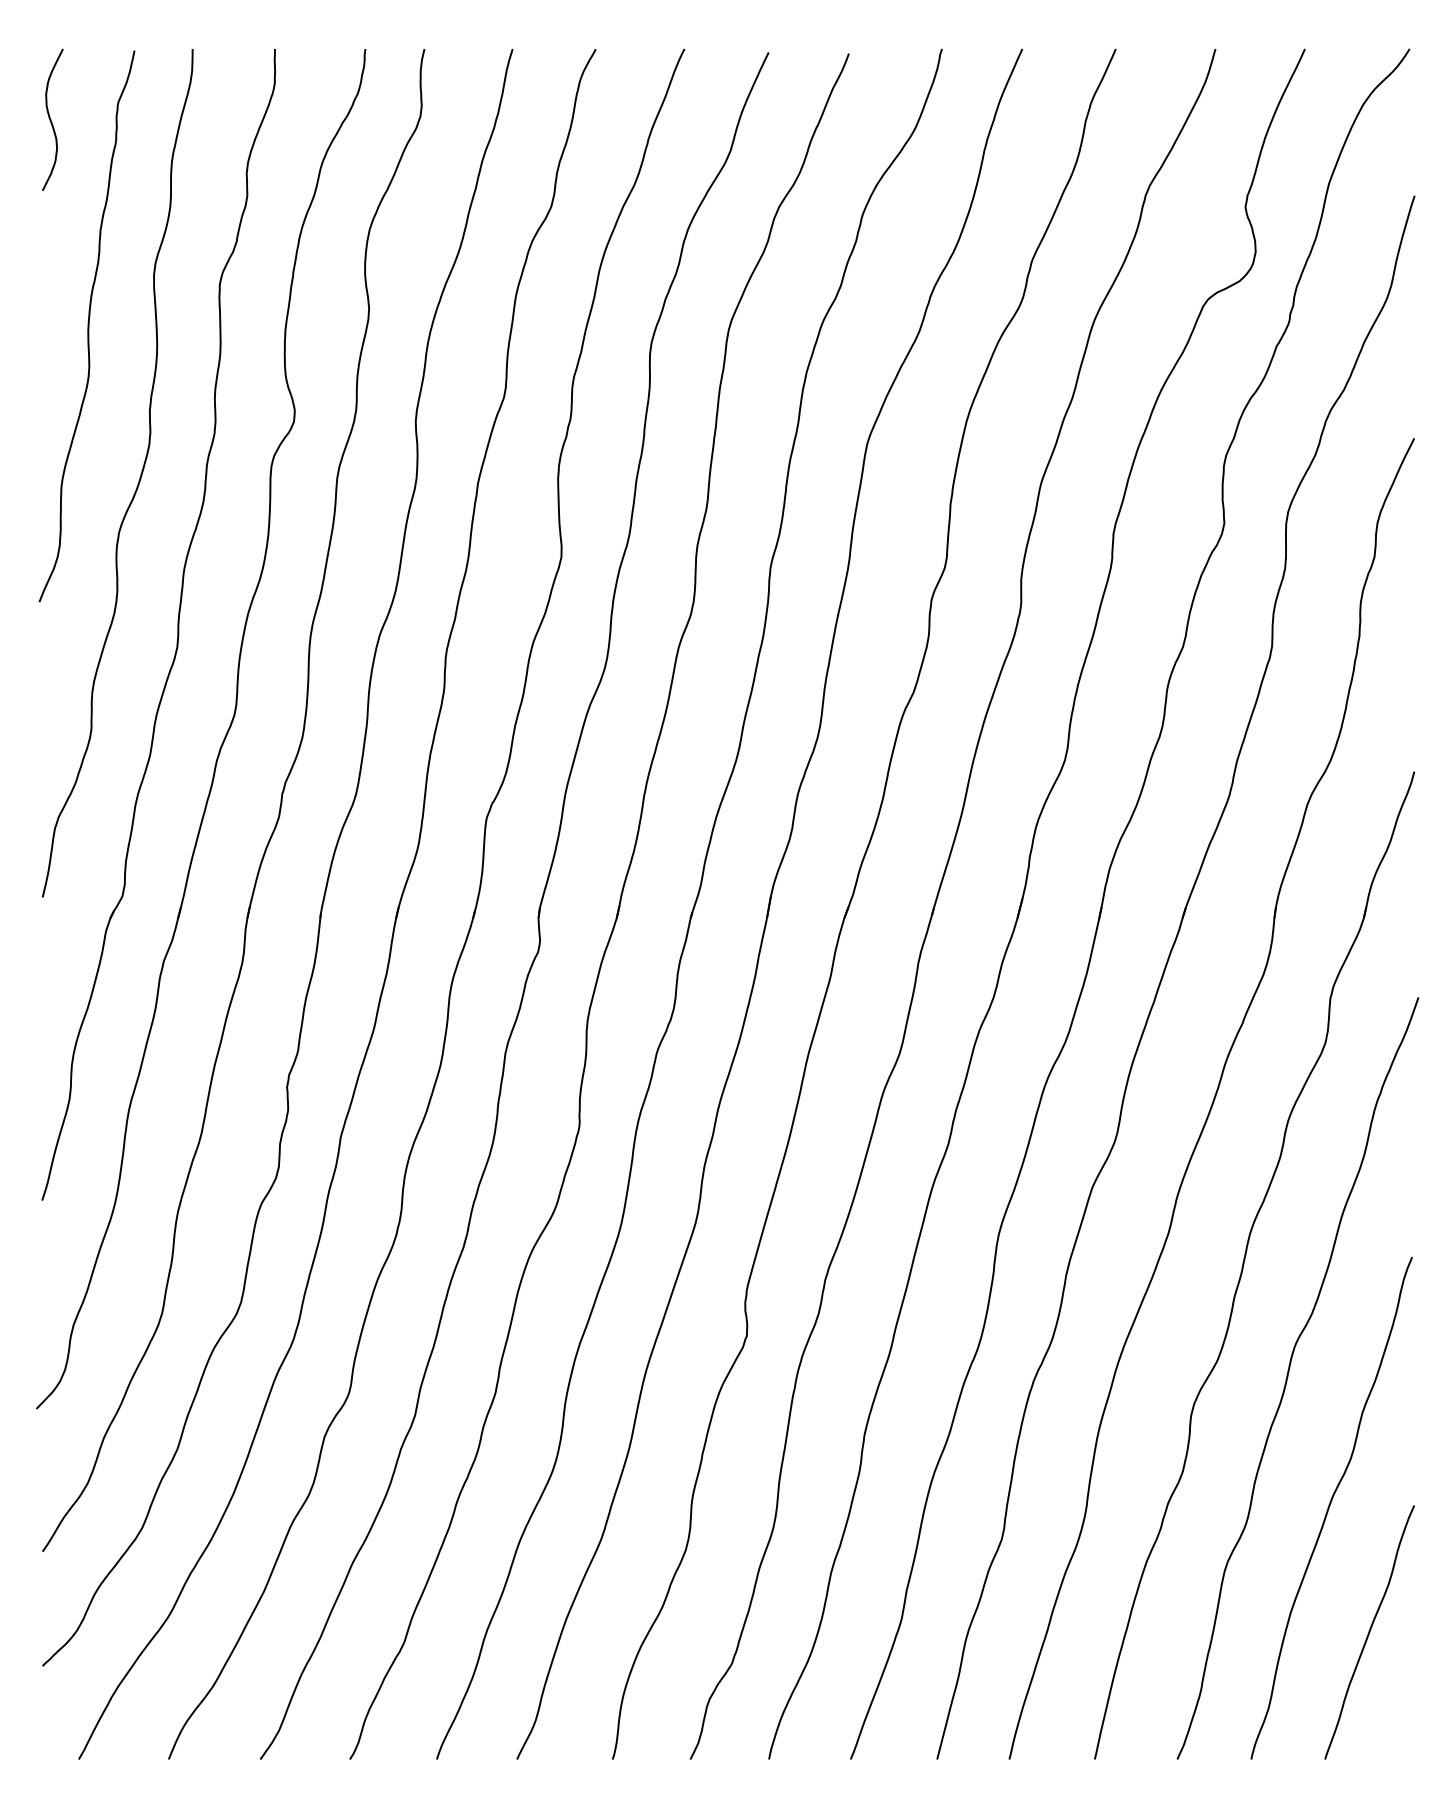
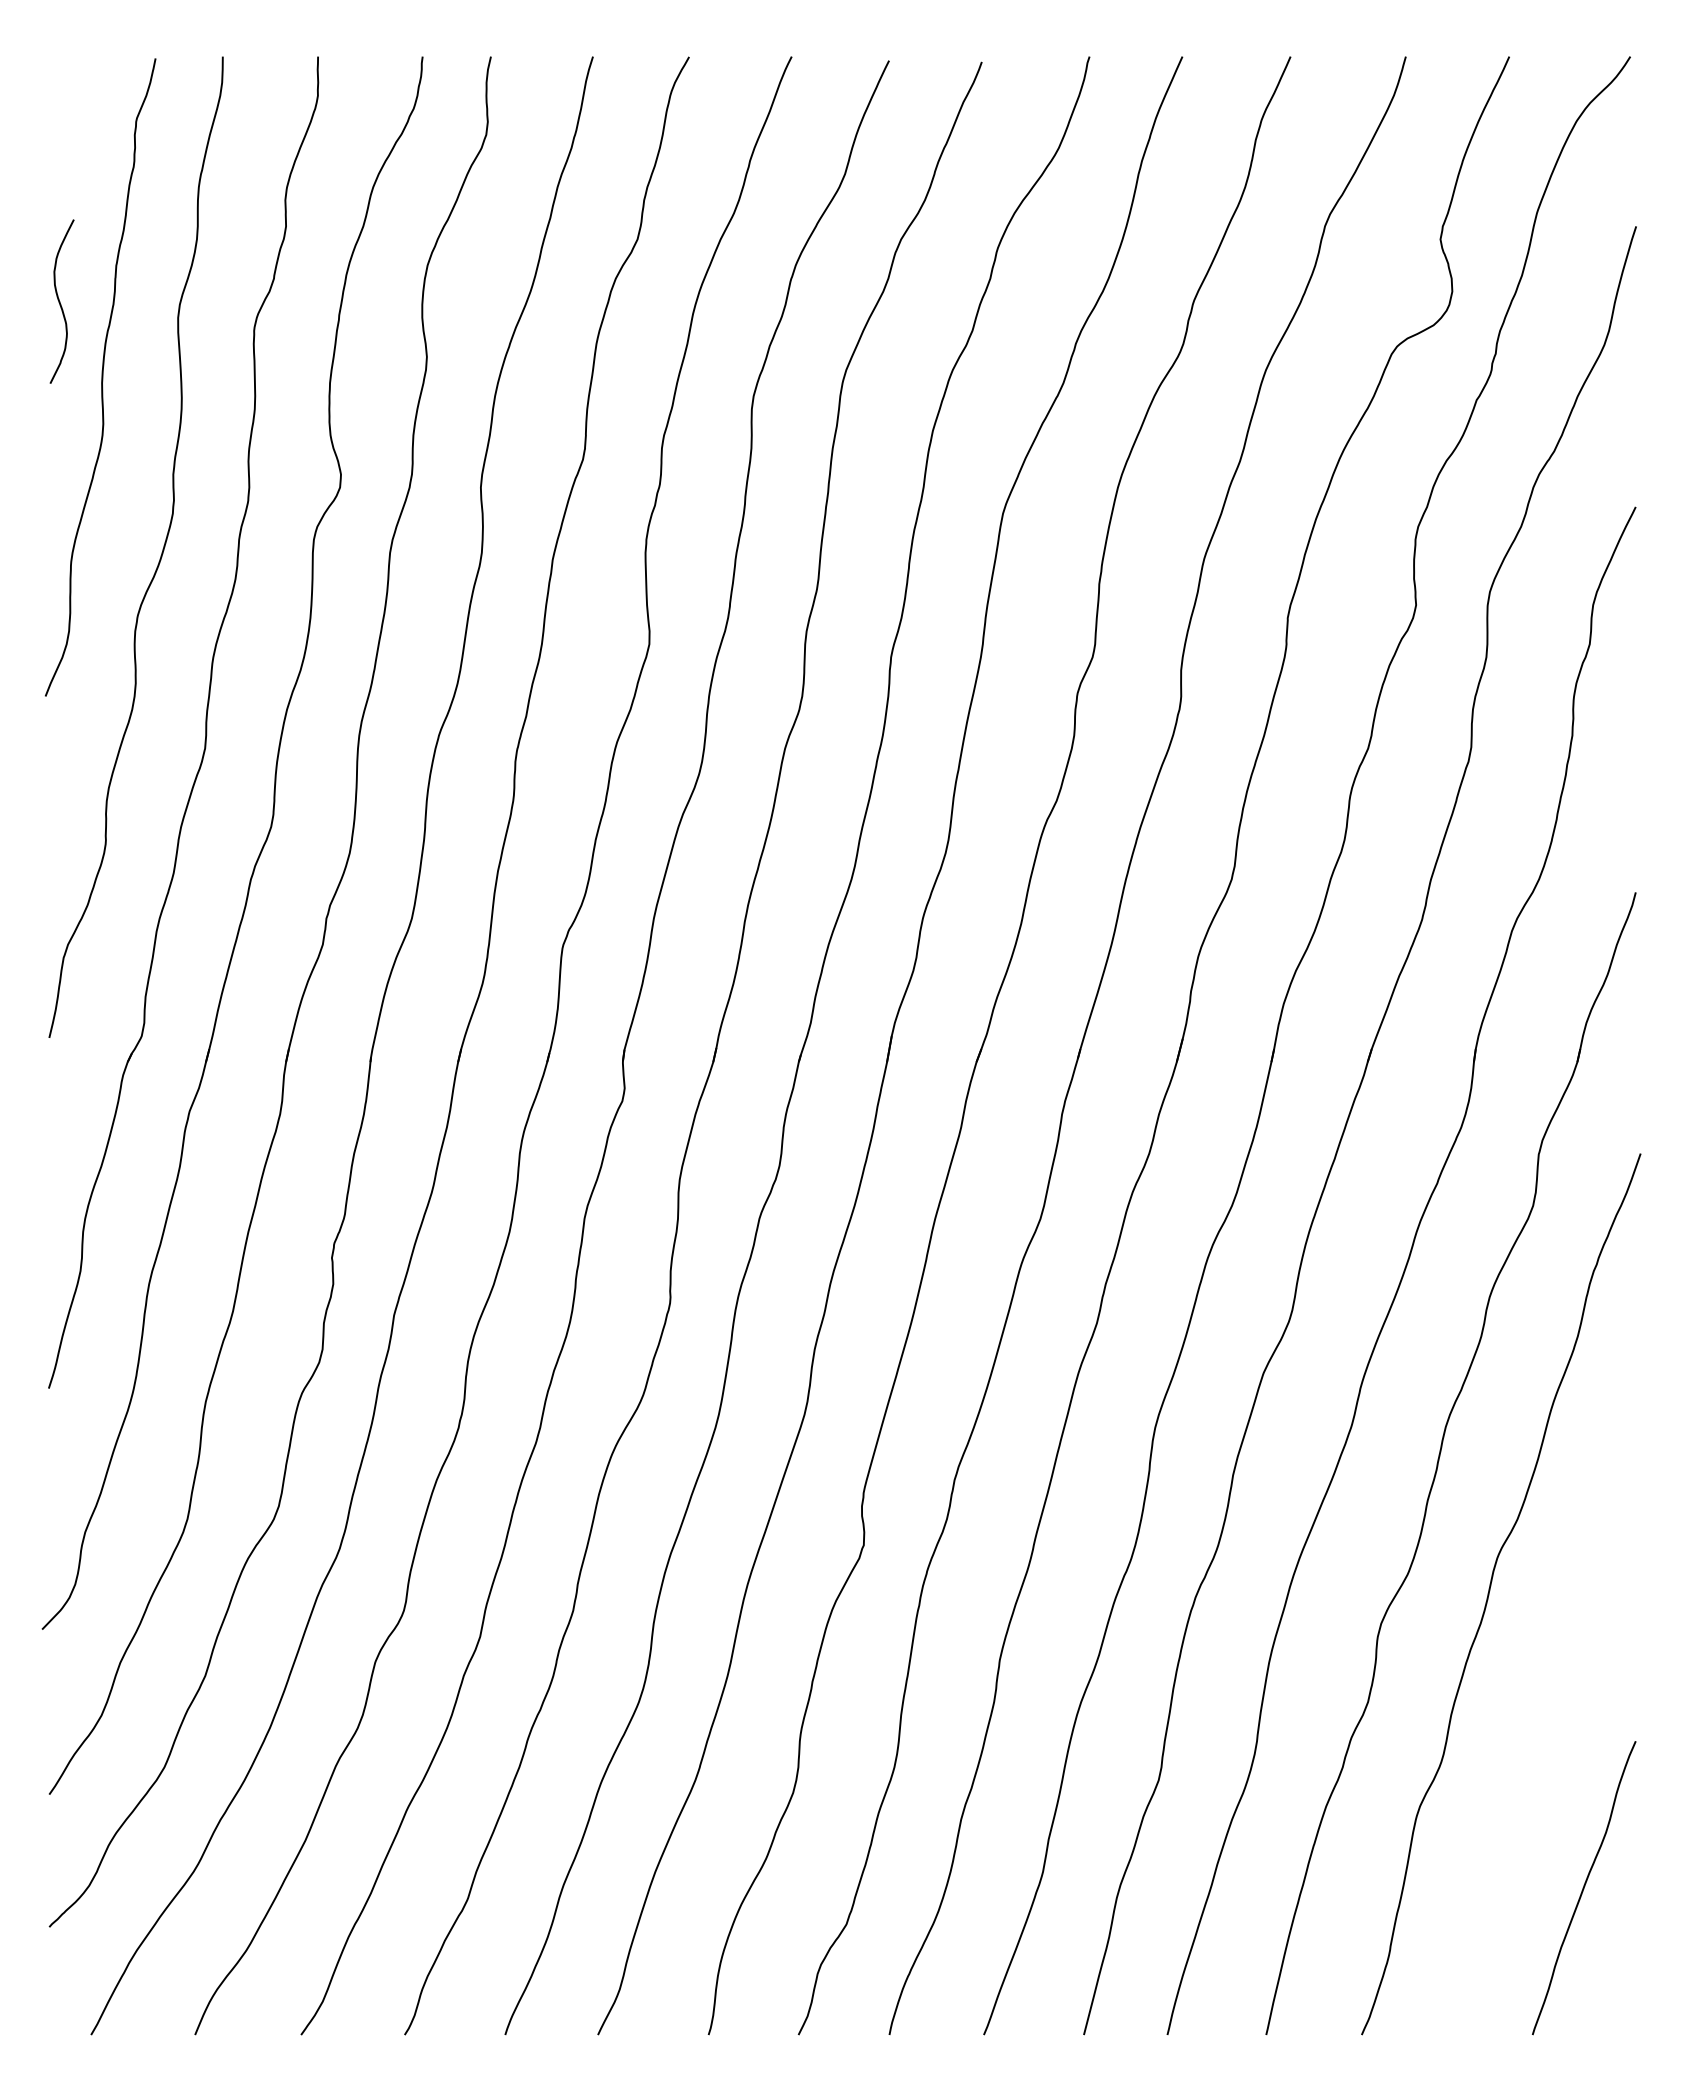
curve: (51, 119) -> (60, 301), moved
curve: (1330, 1506) -> (1538, 1742), removed

